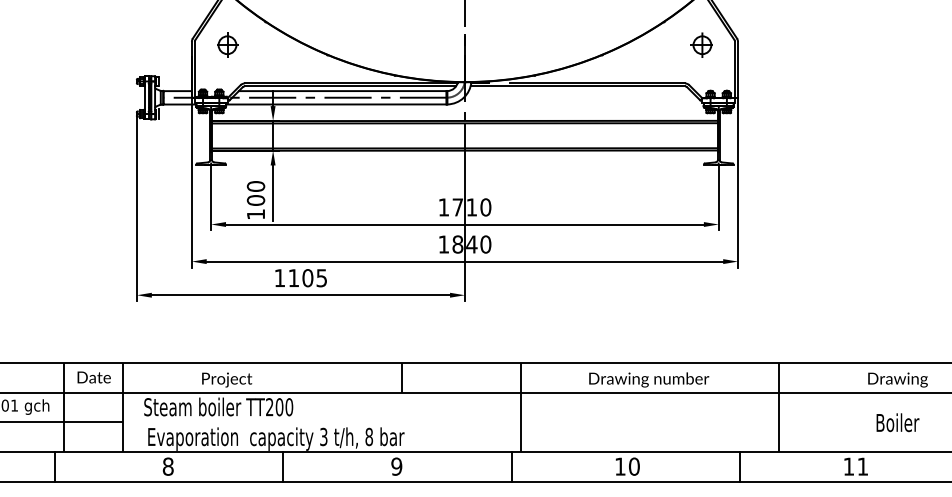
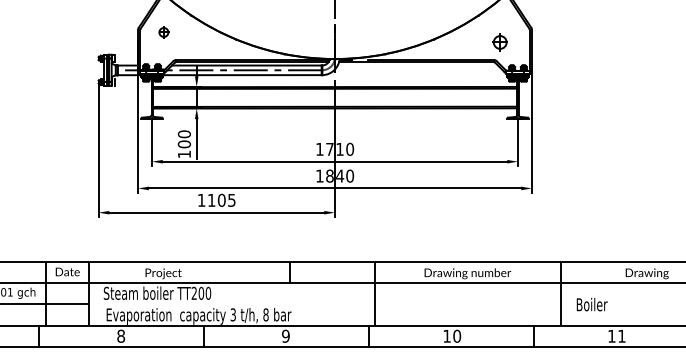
part: (227, 45) -> (163, 32), size x0.7
part: (701, 45) -> (499, 42), moved
text: (896, 422) -> (591, 304), moved

